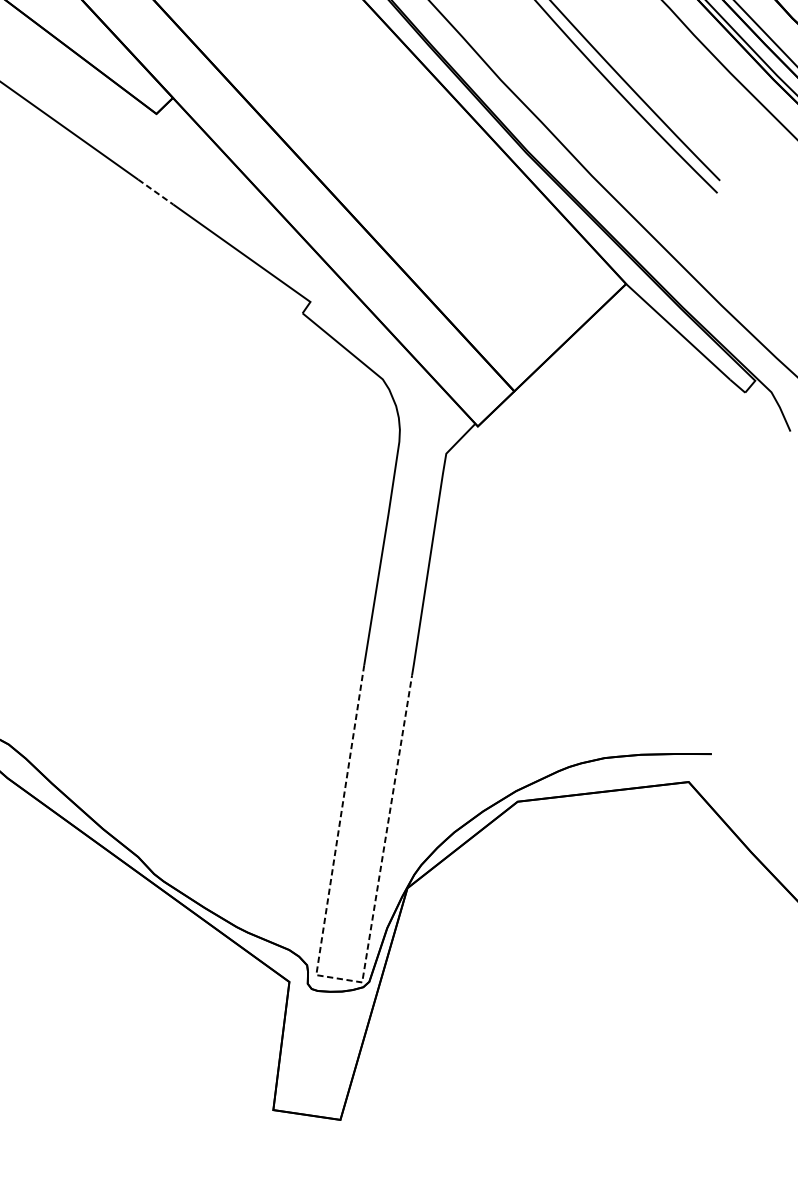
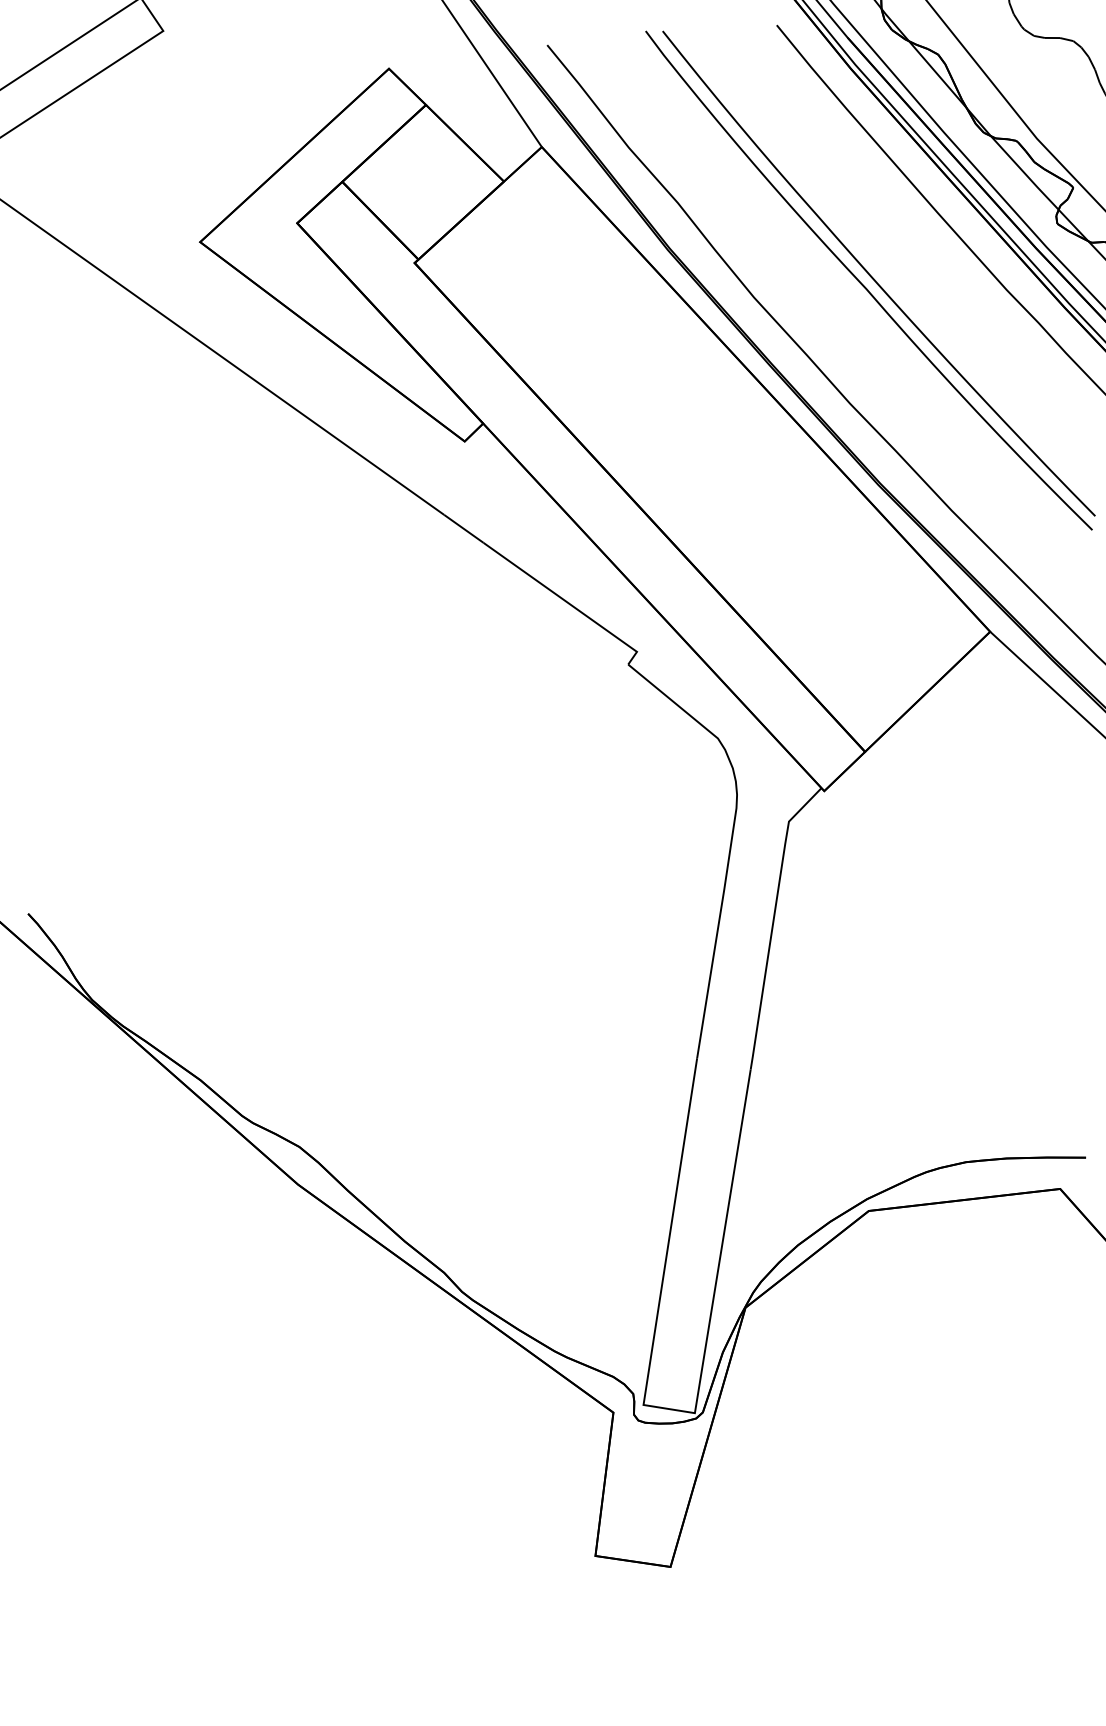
line: (156, 192) -> (464, 529), dashed -> solid
line: (338, 979) -> (668, 1409), dashed -> solid

